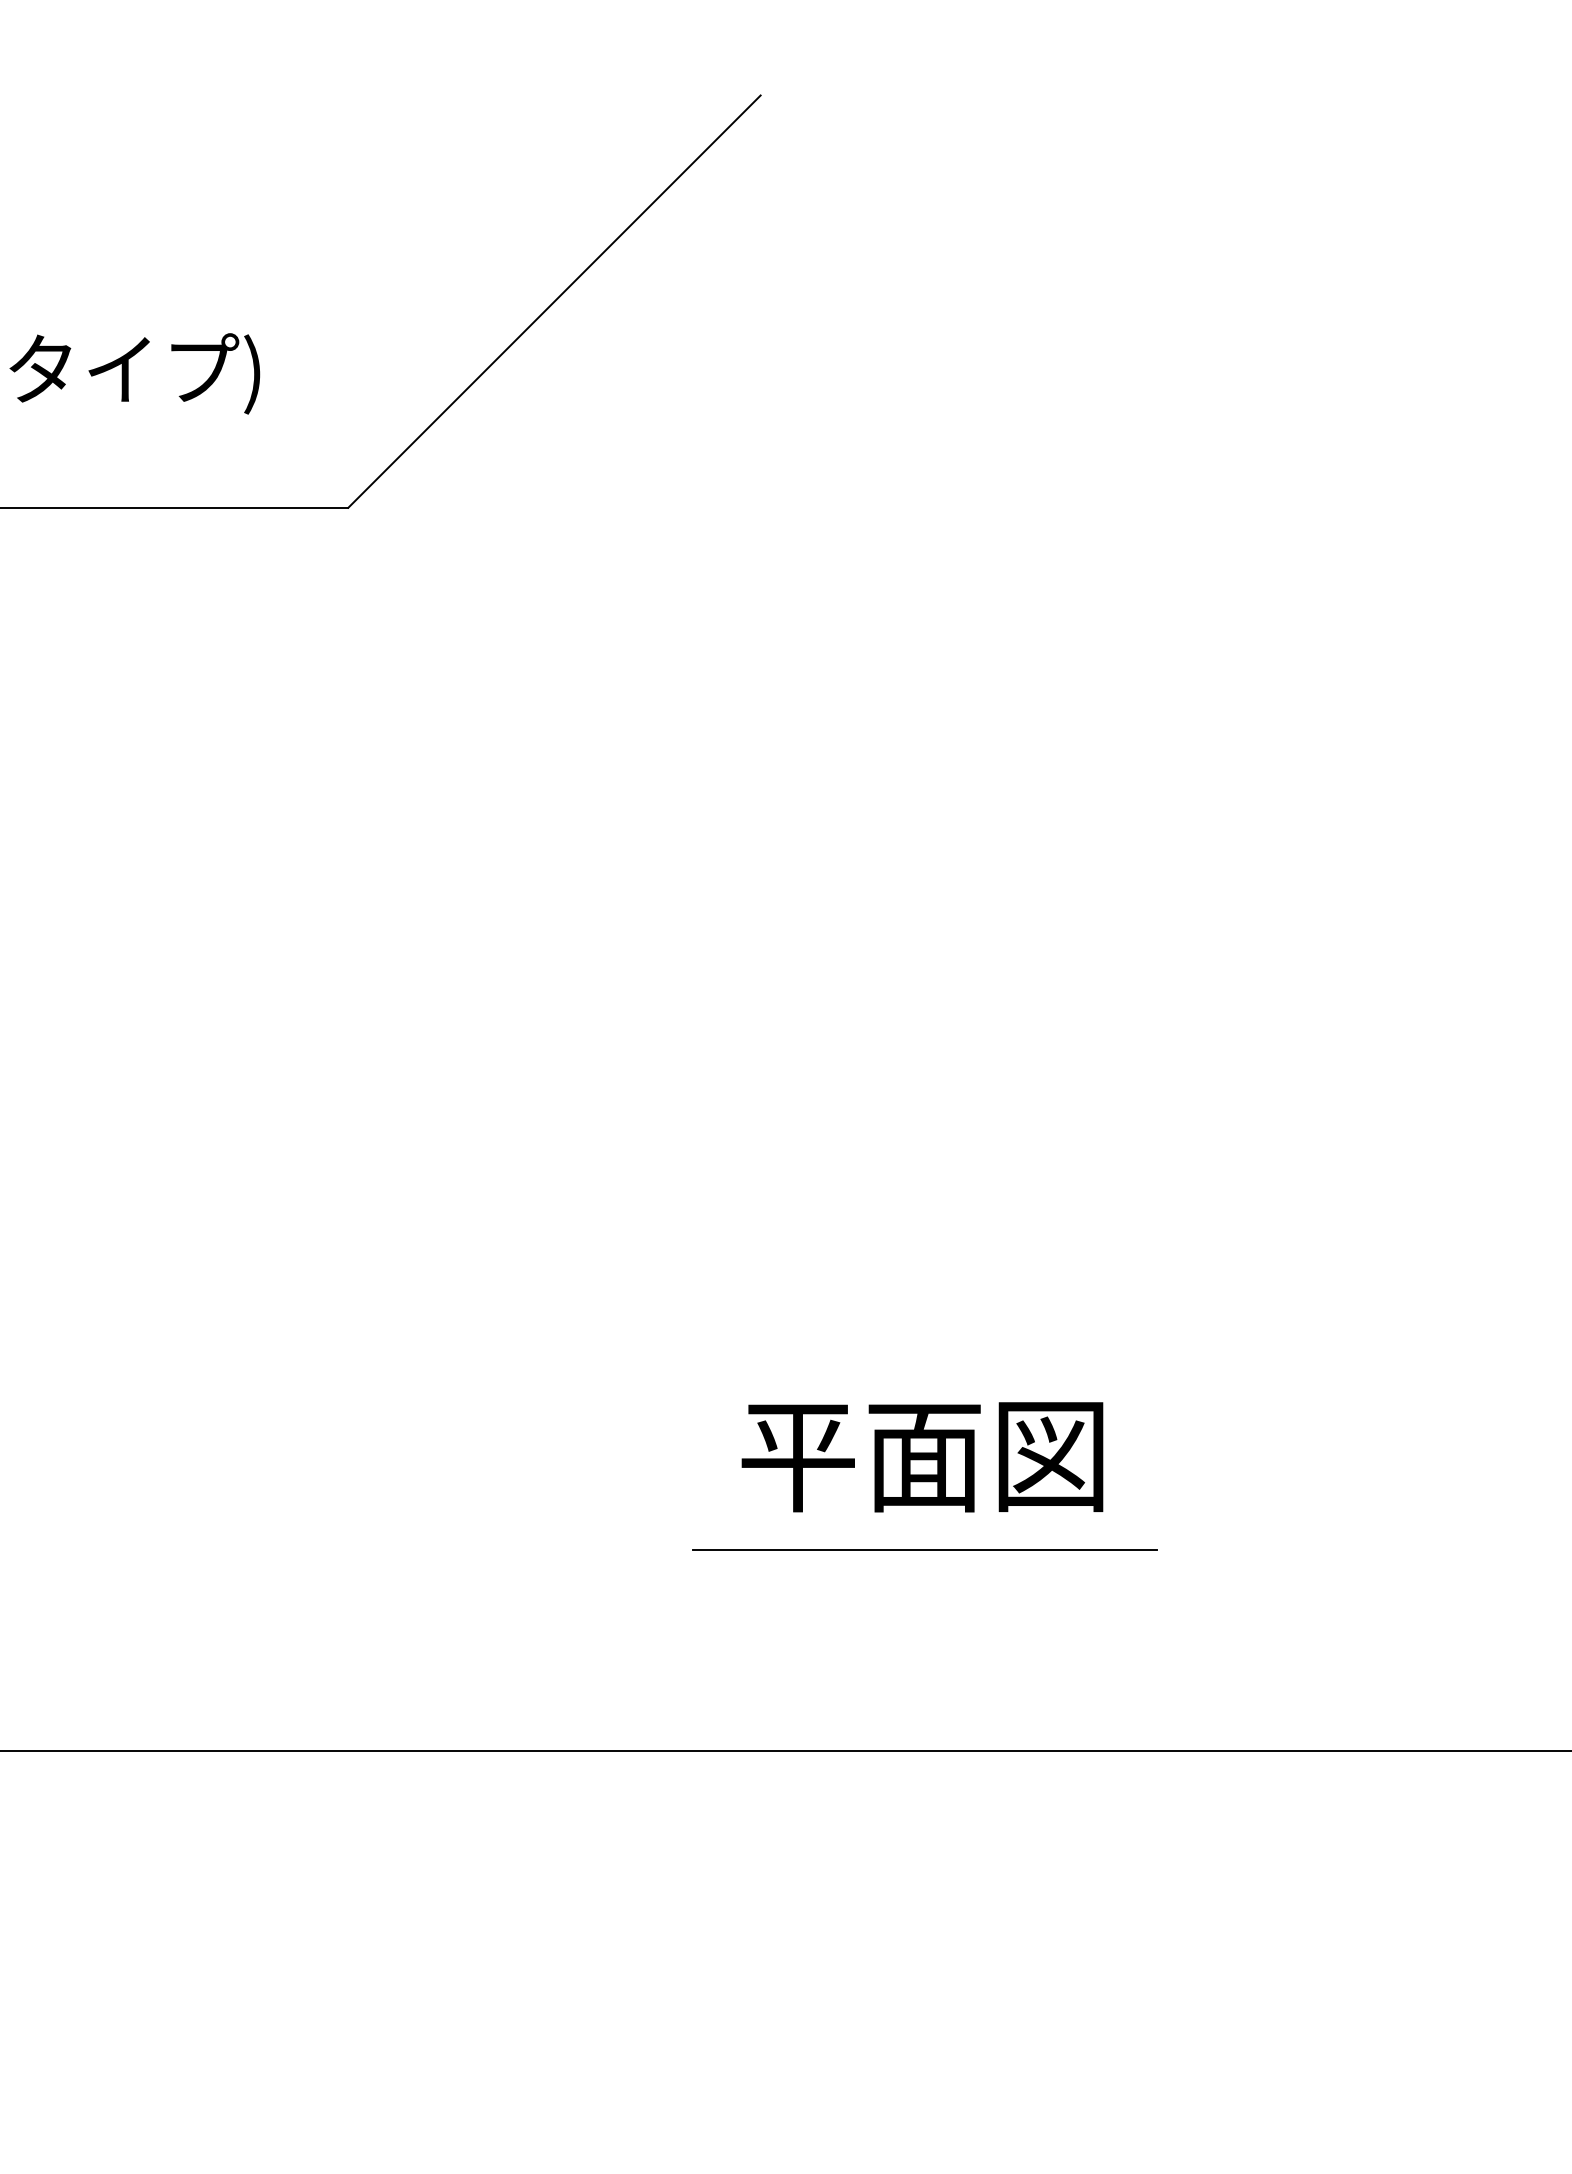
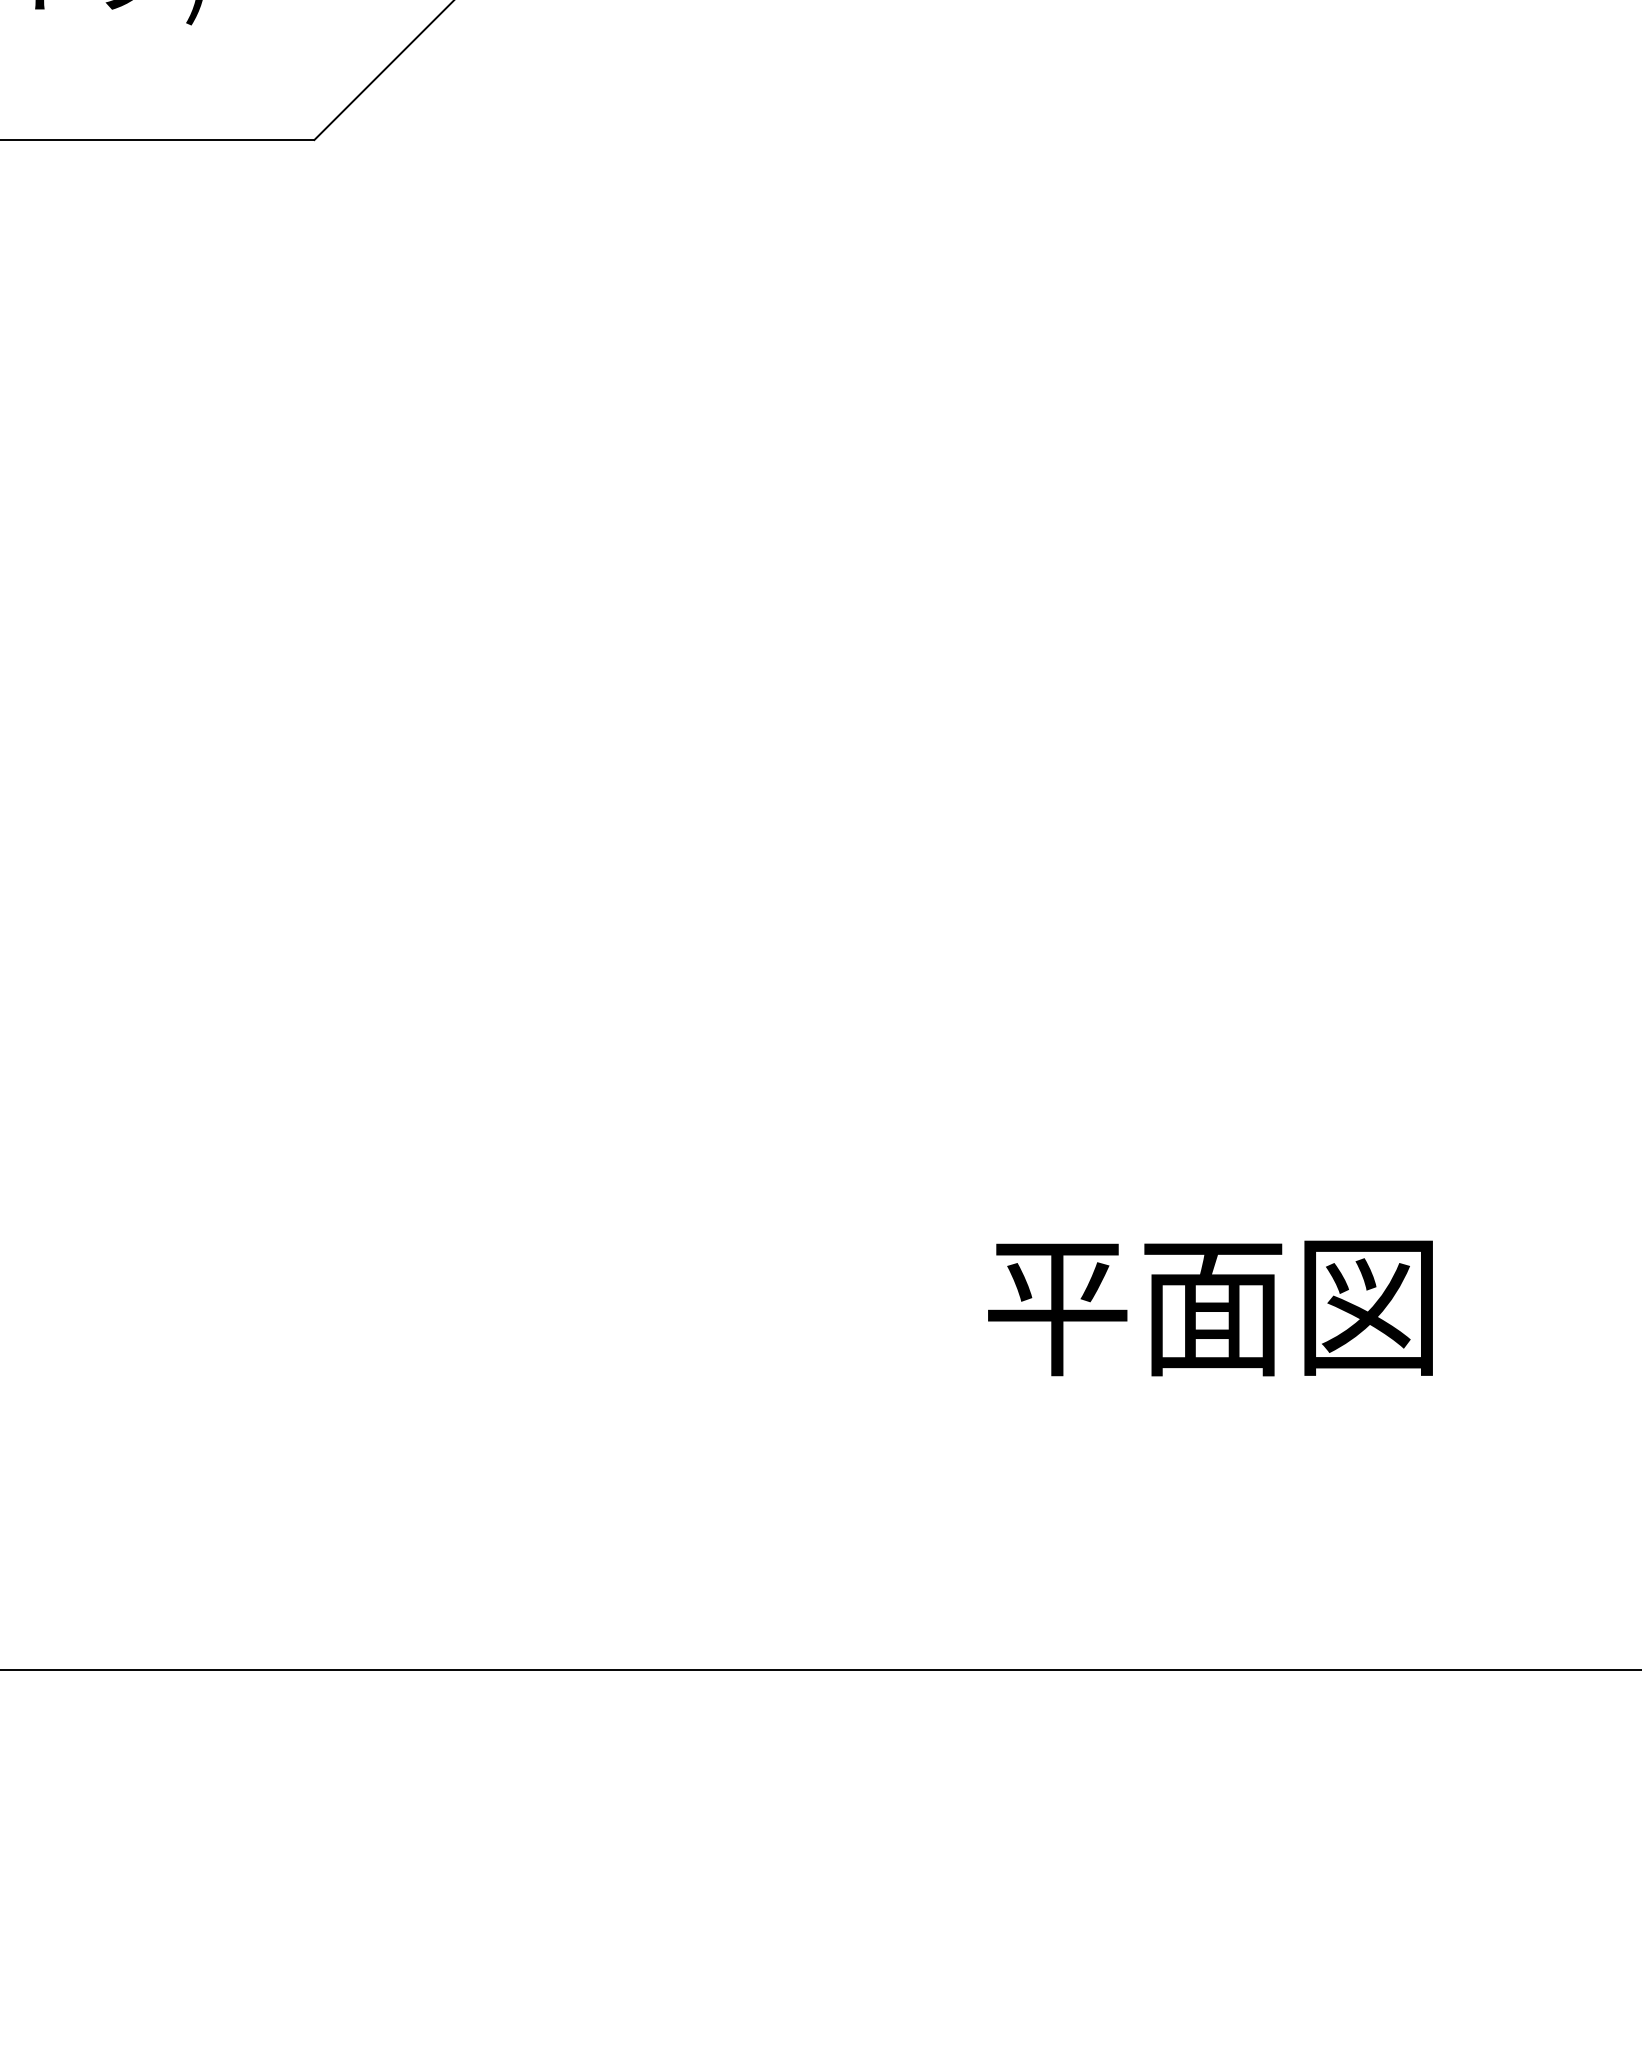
text: (922, 1457) -> (1210, 1308), moved
line: (924, 1549) -> (1023, 1421), removed

